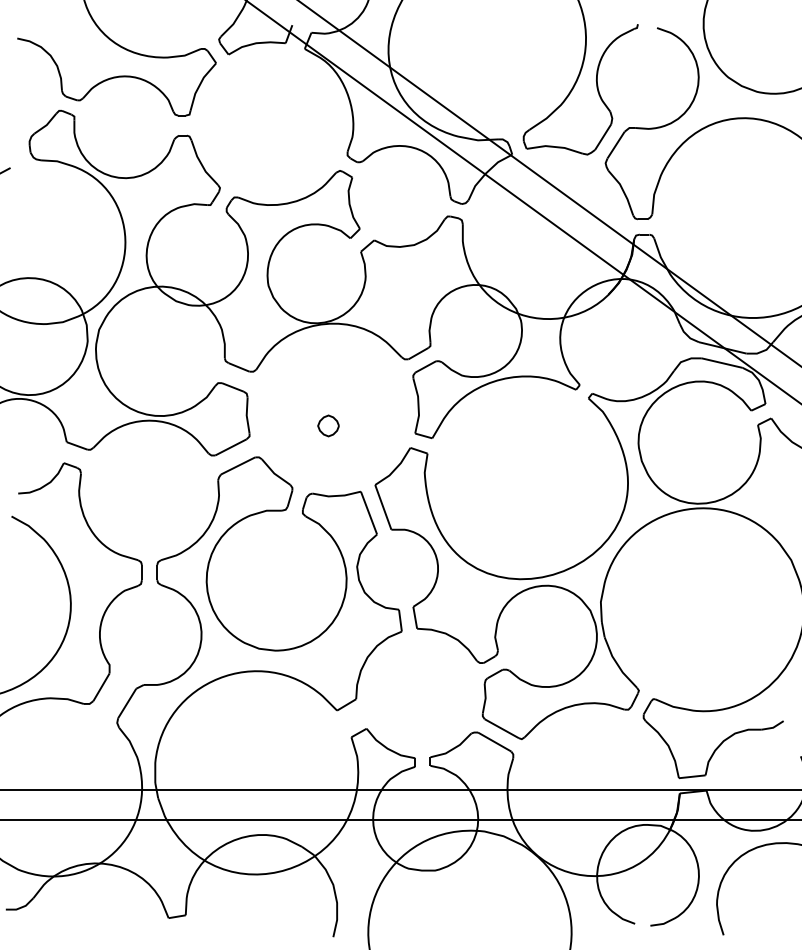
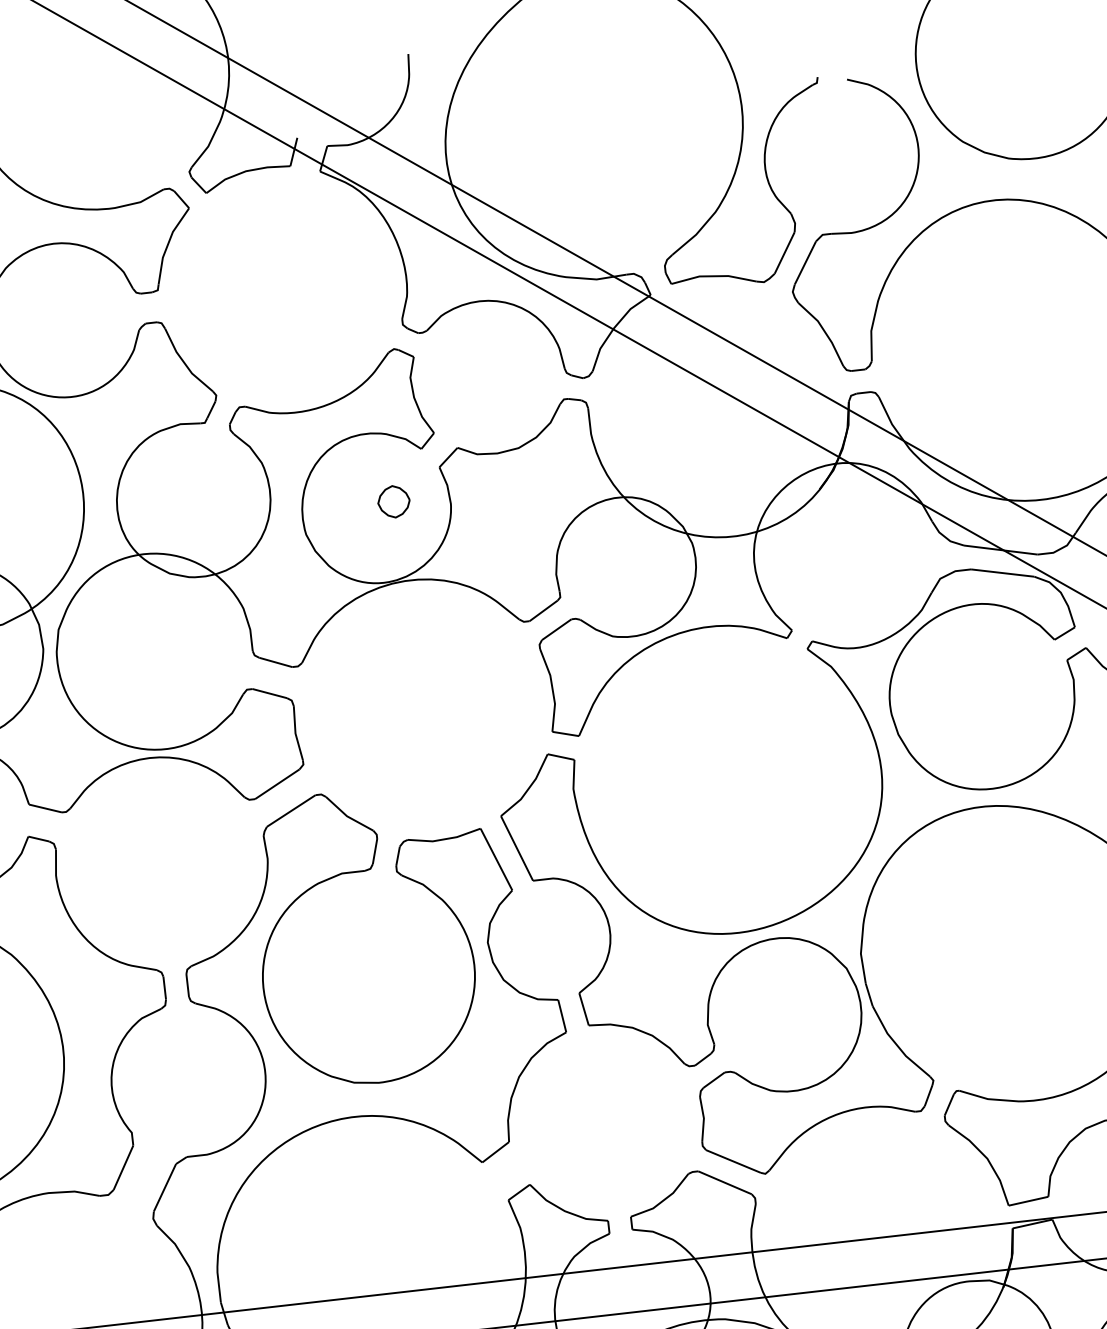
part: (328, 425) -> (393, 501), moved

